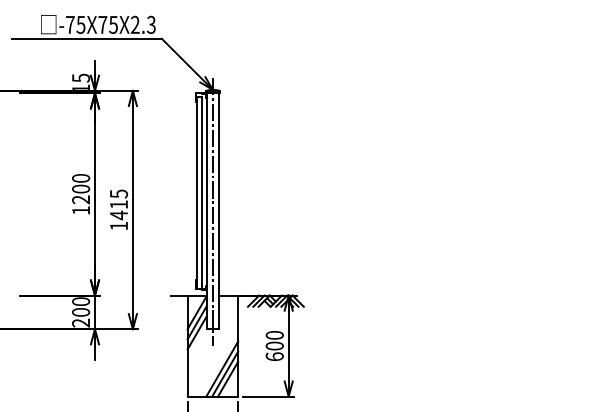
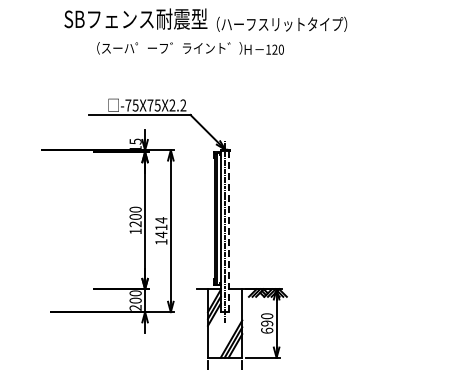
text: (151, 24) -> (183, 105), -75X75X2.3 -> -75X75X2.2
text: (119, 194) -> (161, 220), 1415 -> 1414
line: (219, 211) -> (229, 232), solid -> dashed
text: (275, 346) -> (267, 323), 600 -> 690

